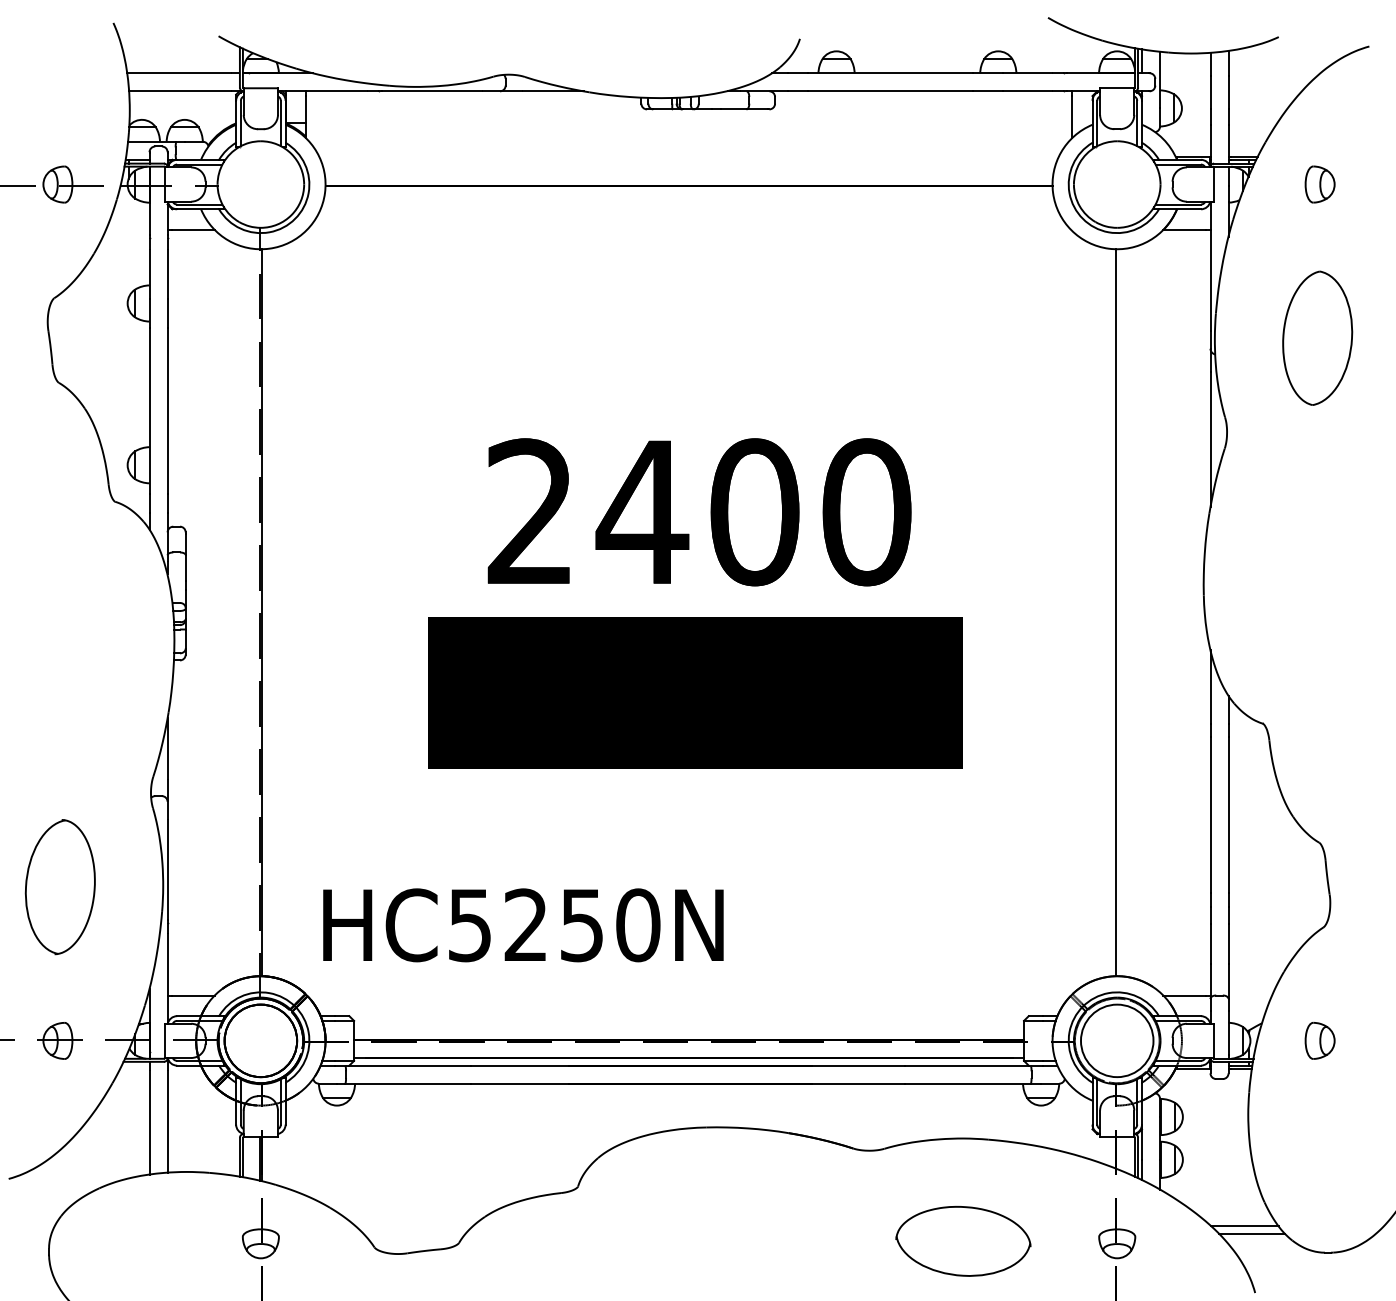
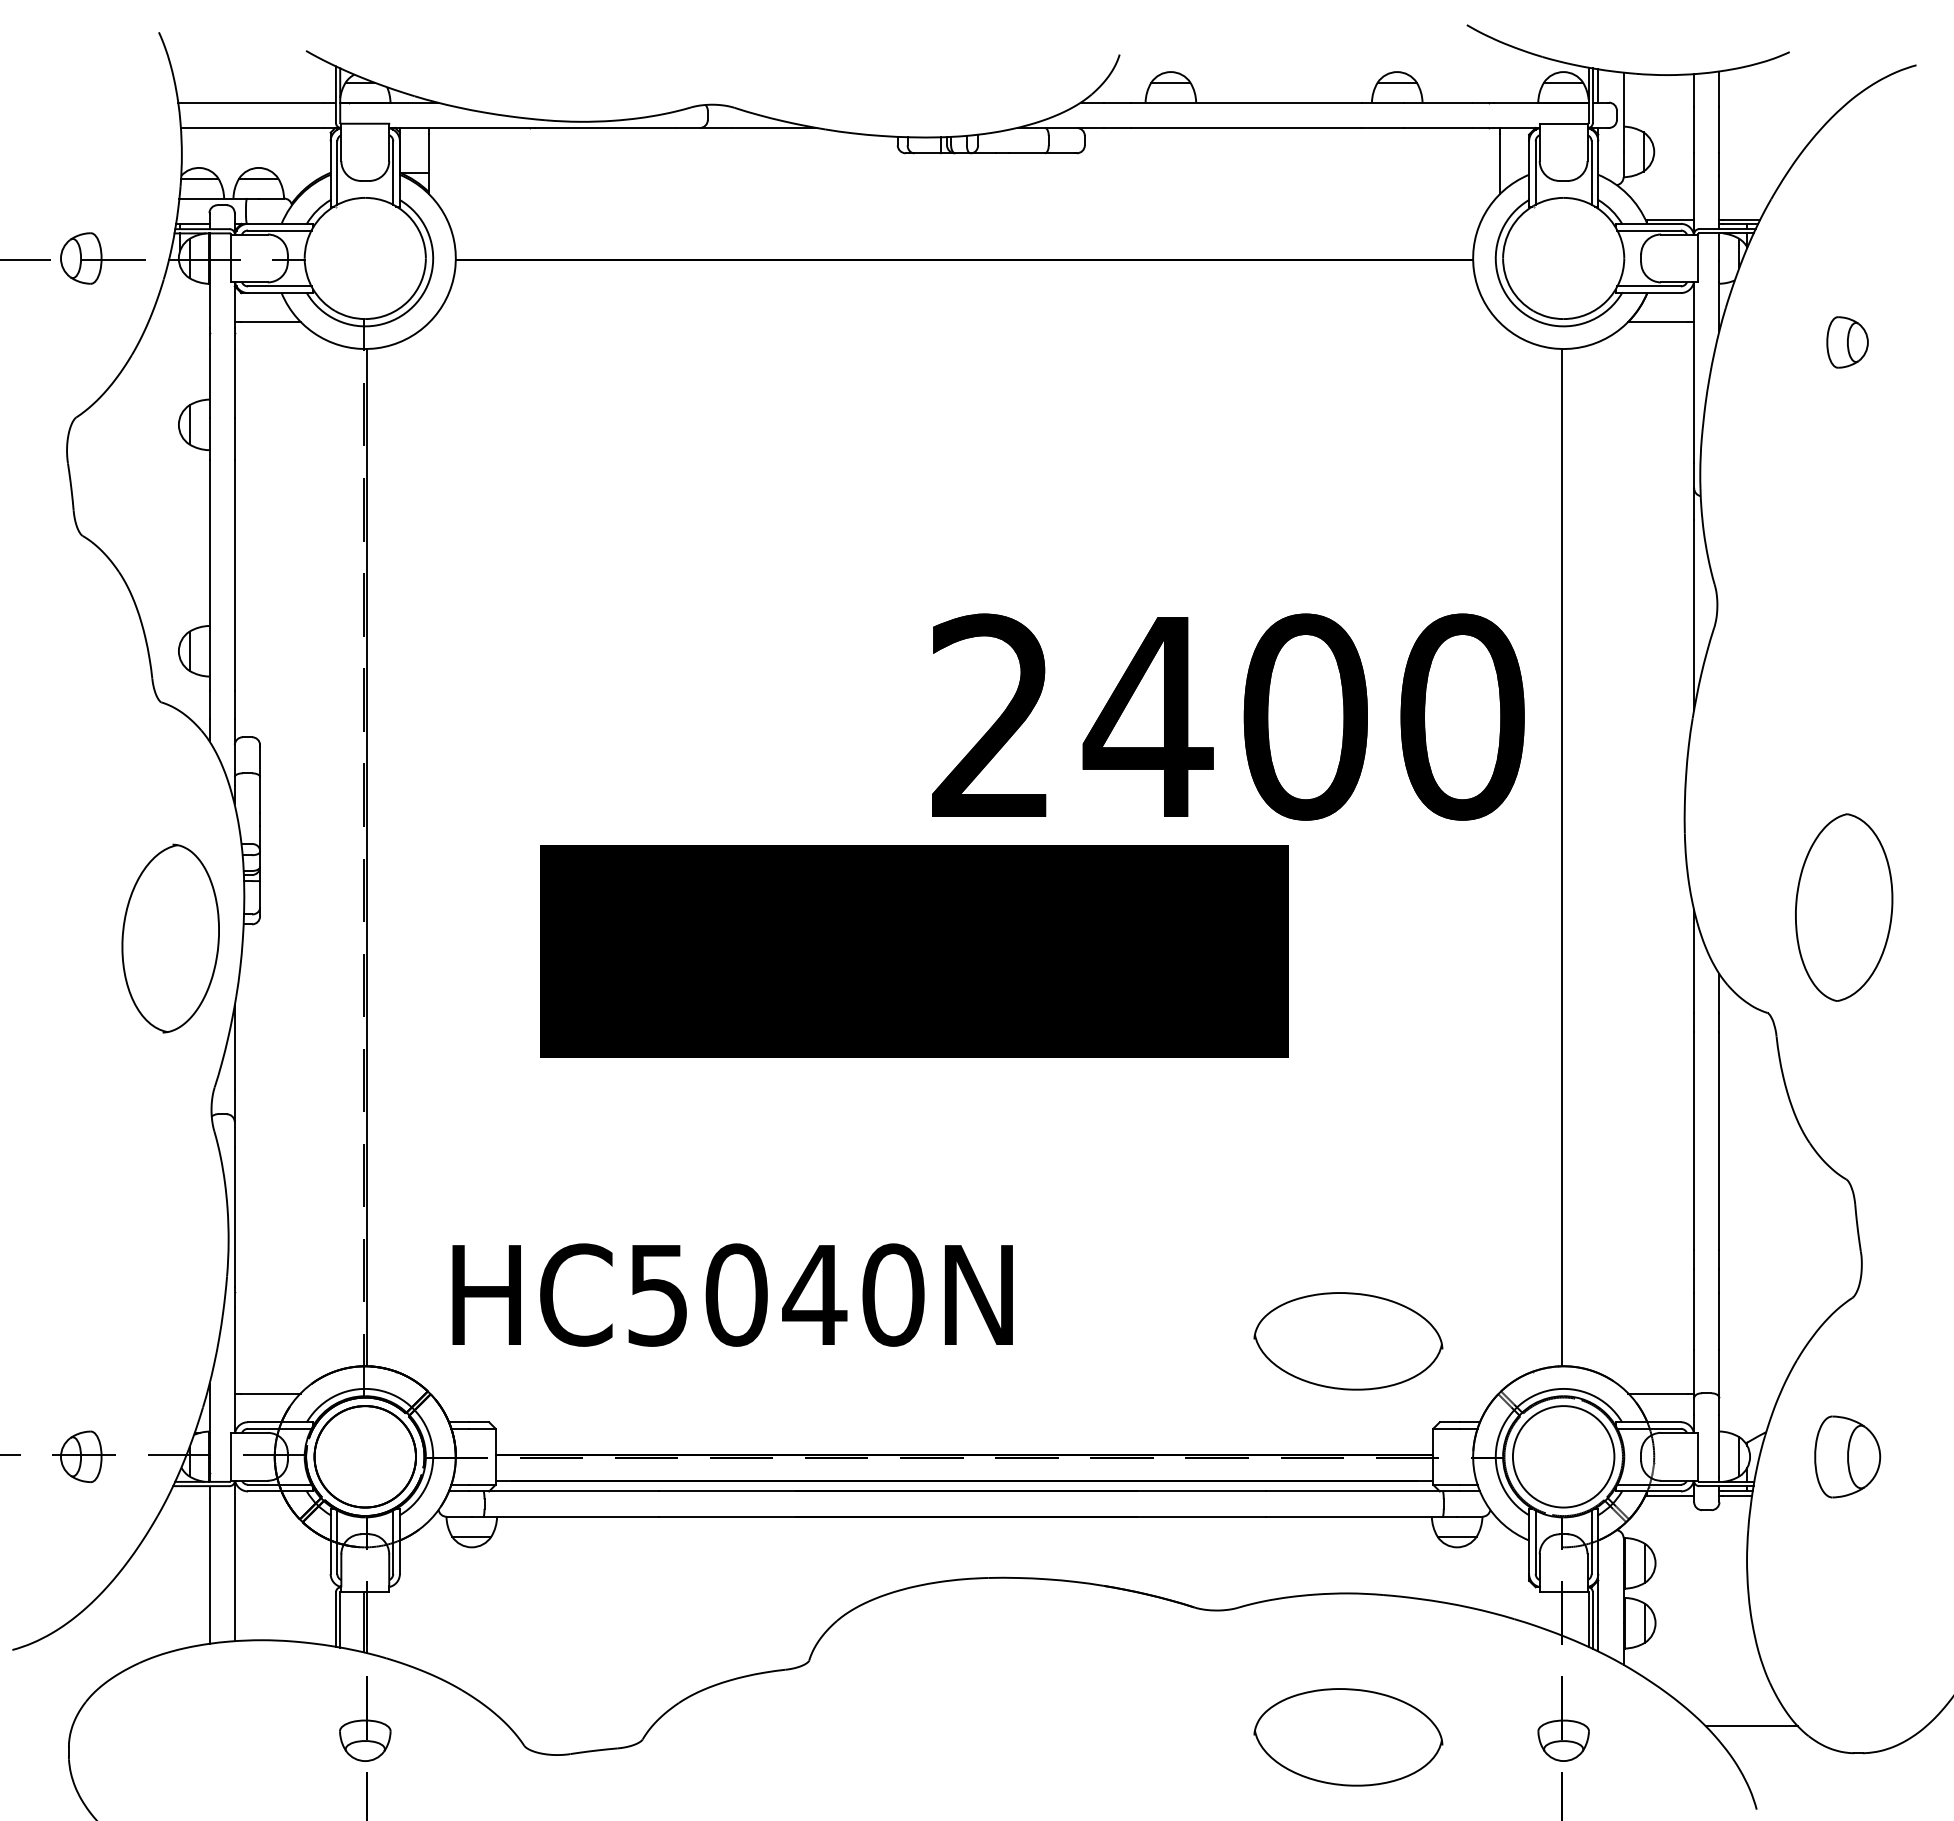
part: (1320, 184) -> (1847, 342), moved
part: (1317, 338) -> (1844, 907), moved
text: (699, 511) -> (1228, 716), moved
text: (695, 692) -> (914, 951), moved
part: (60, 887) -> (170, 938), moved
text: (554, 924) -> (776, 1294), HC5250N -> HC5040N
part: (963, 958) -> (1348, 1341), added
part: (1320, 1040) -> (1847, 1456), size x1.6
line: (1245, 1226) -> (1742, 1716), removed

